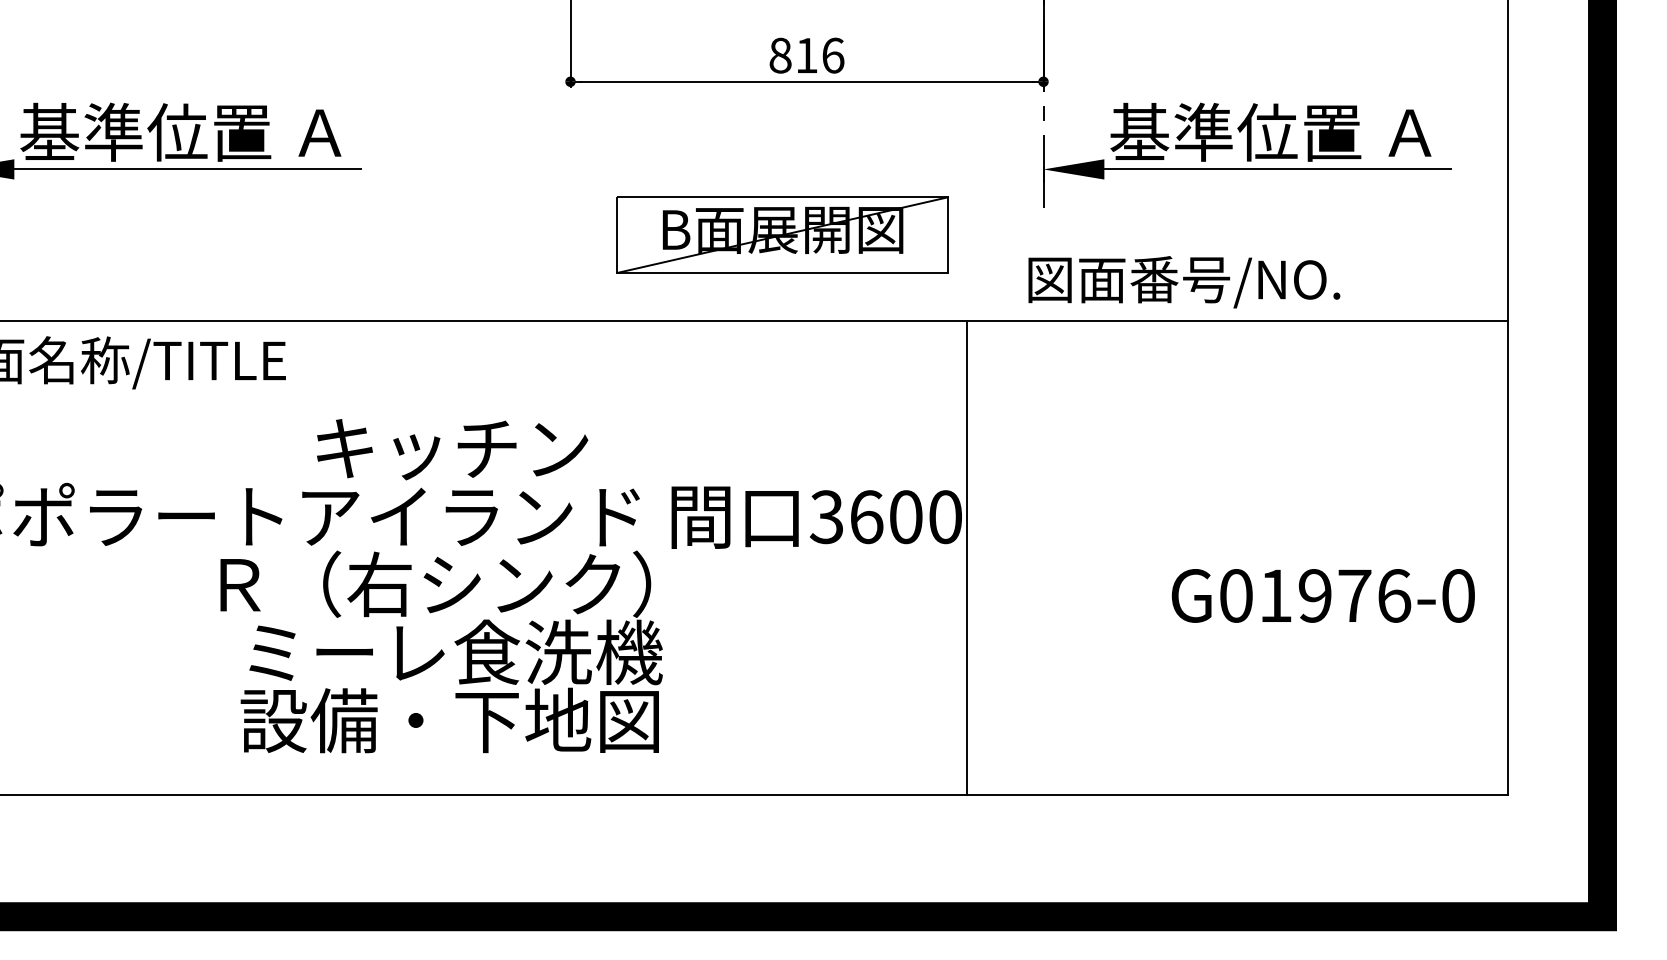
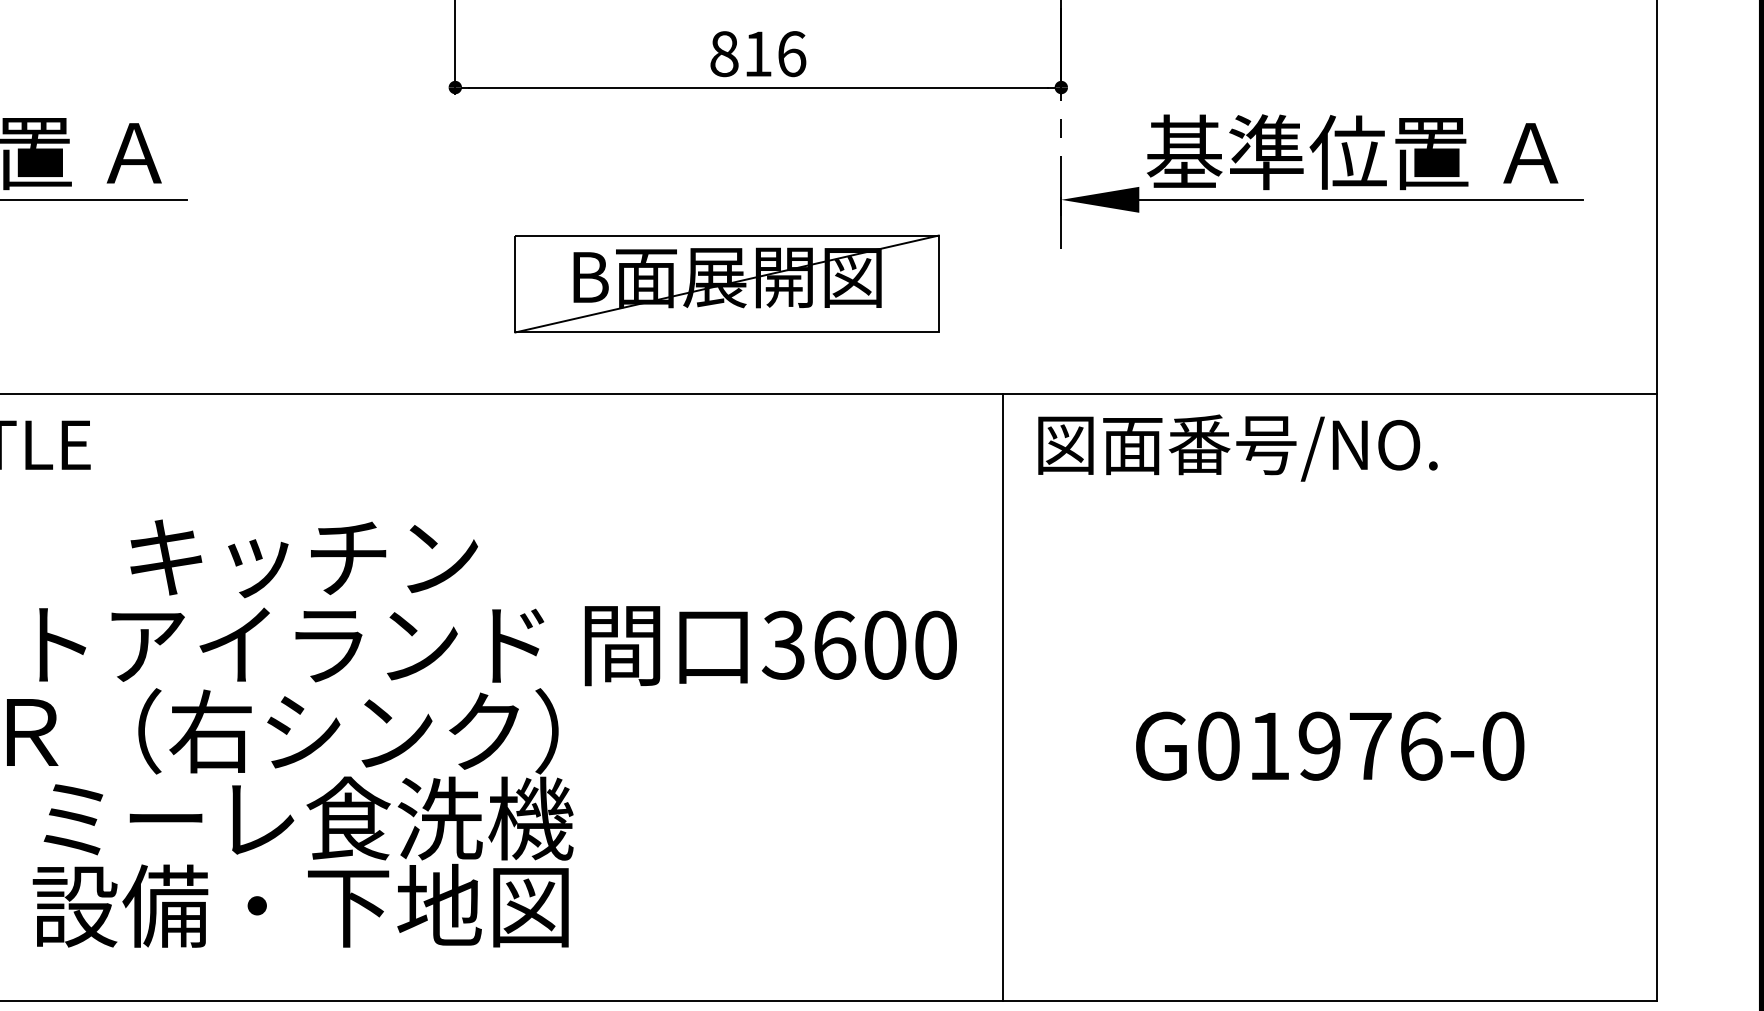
text: (1184, 282) -> (1238, 448), moved
line: (966, 557) -> (1002, 697), moved
text: (1322, 595) -> (1329, 745), moved

